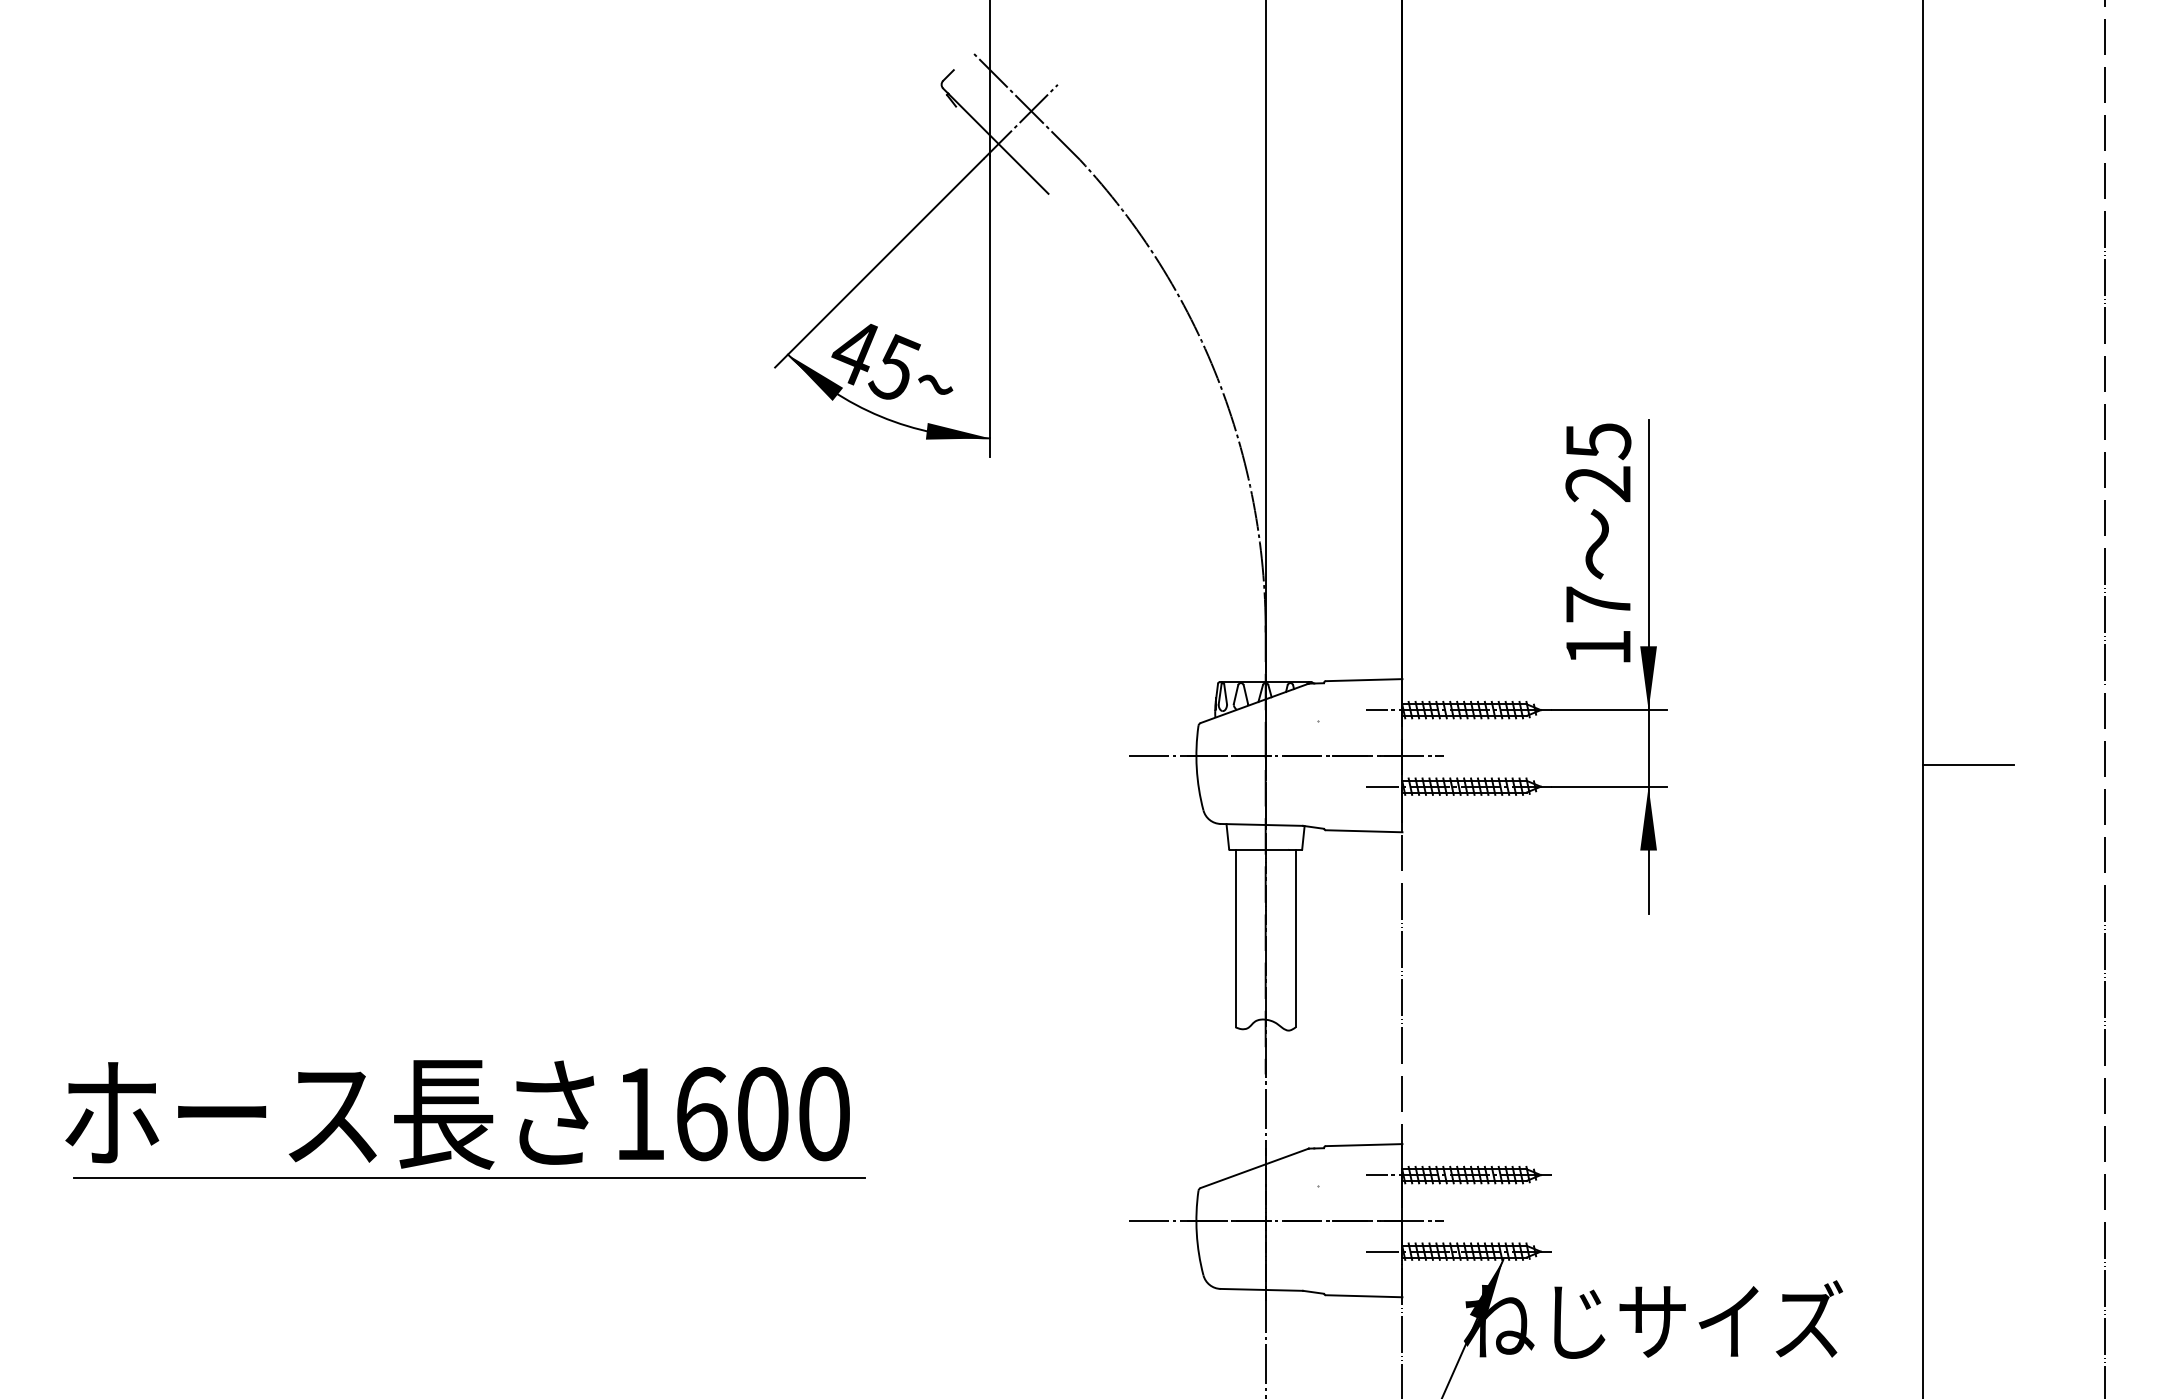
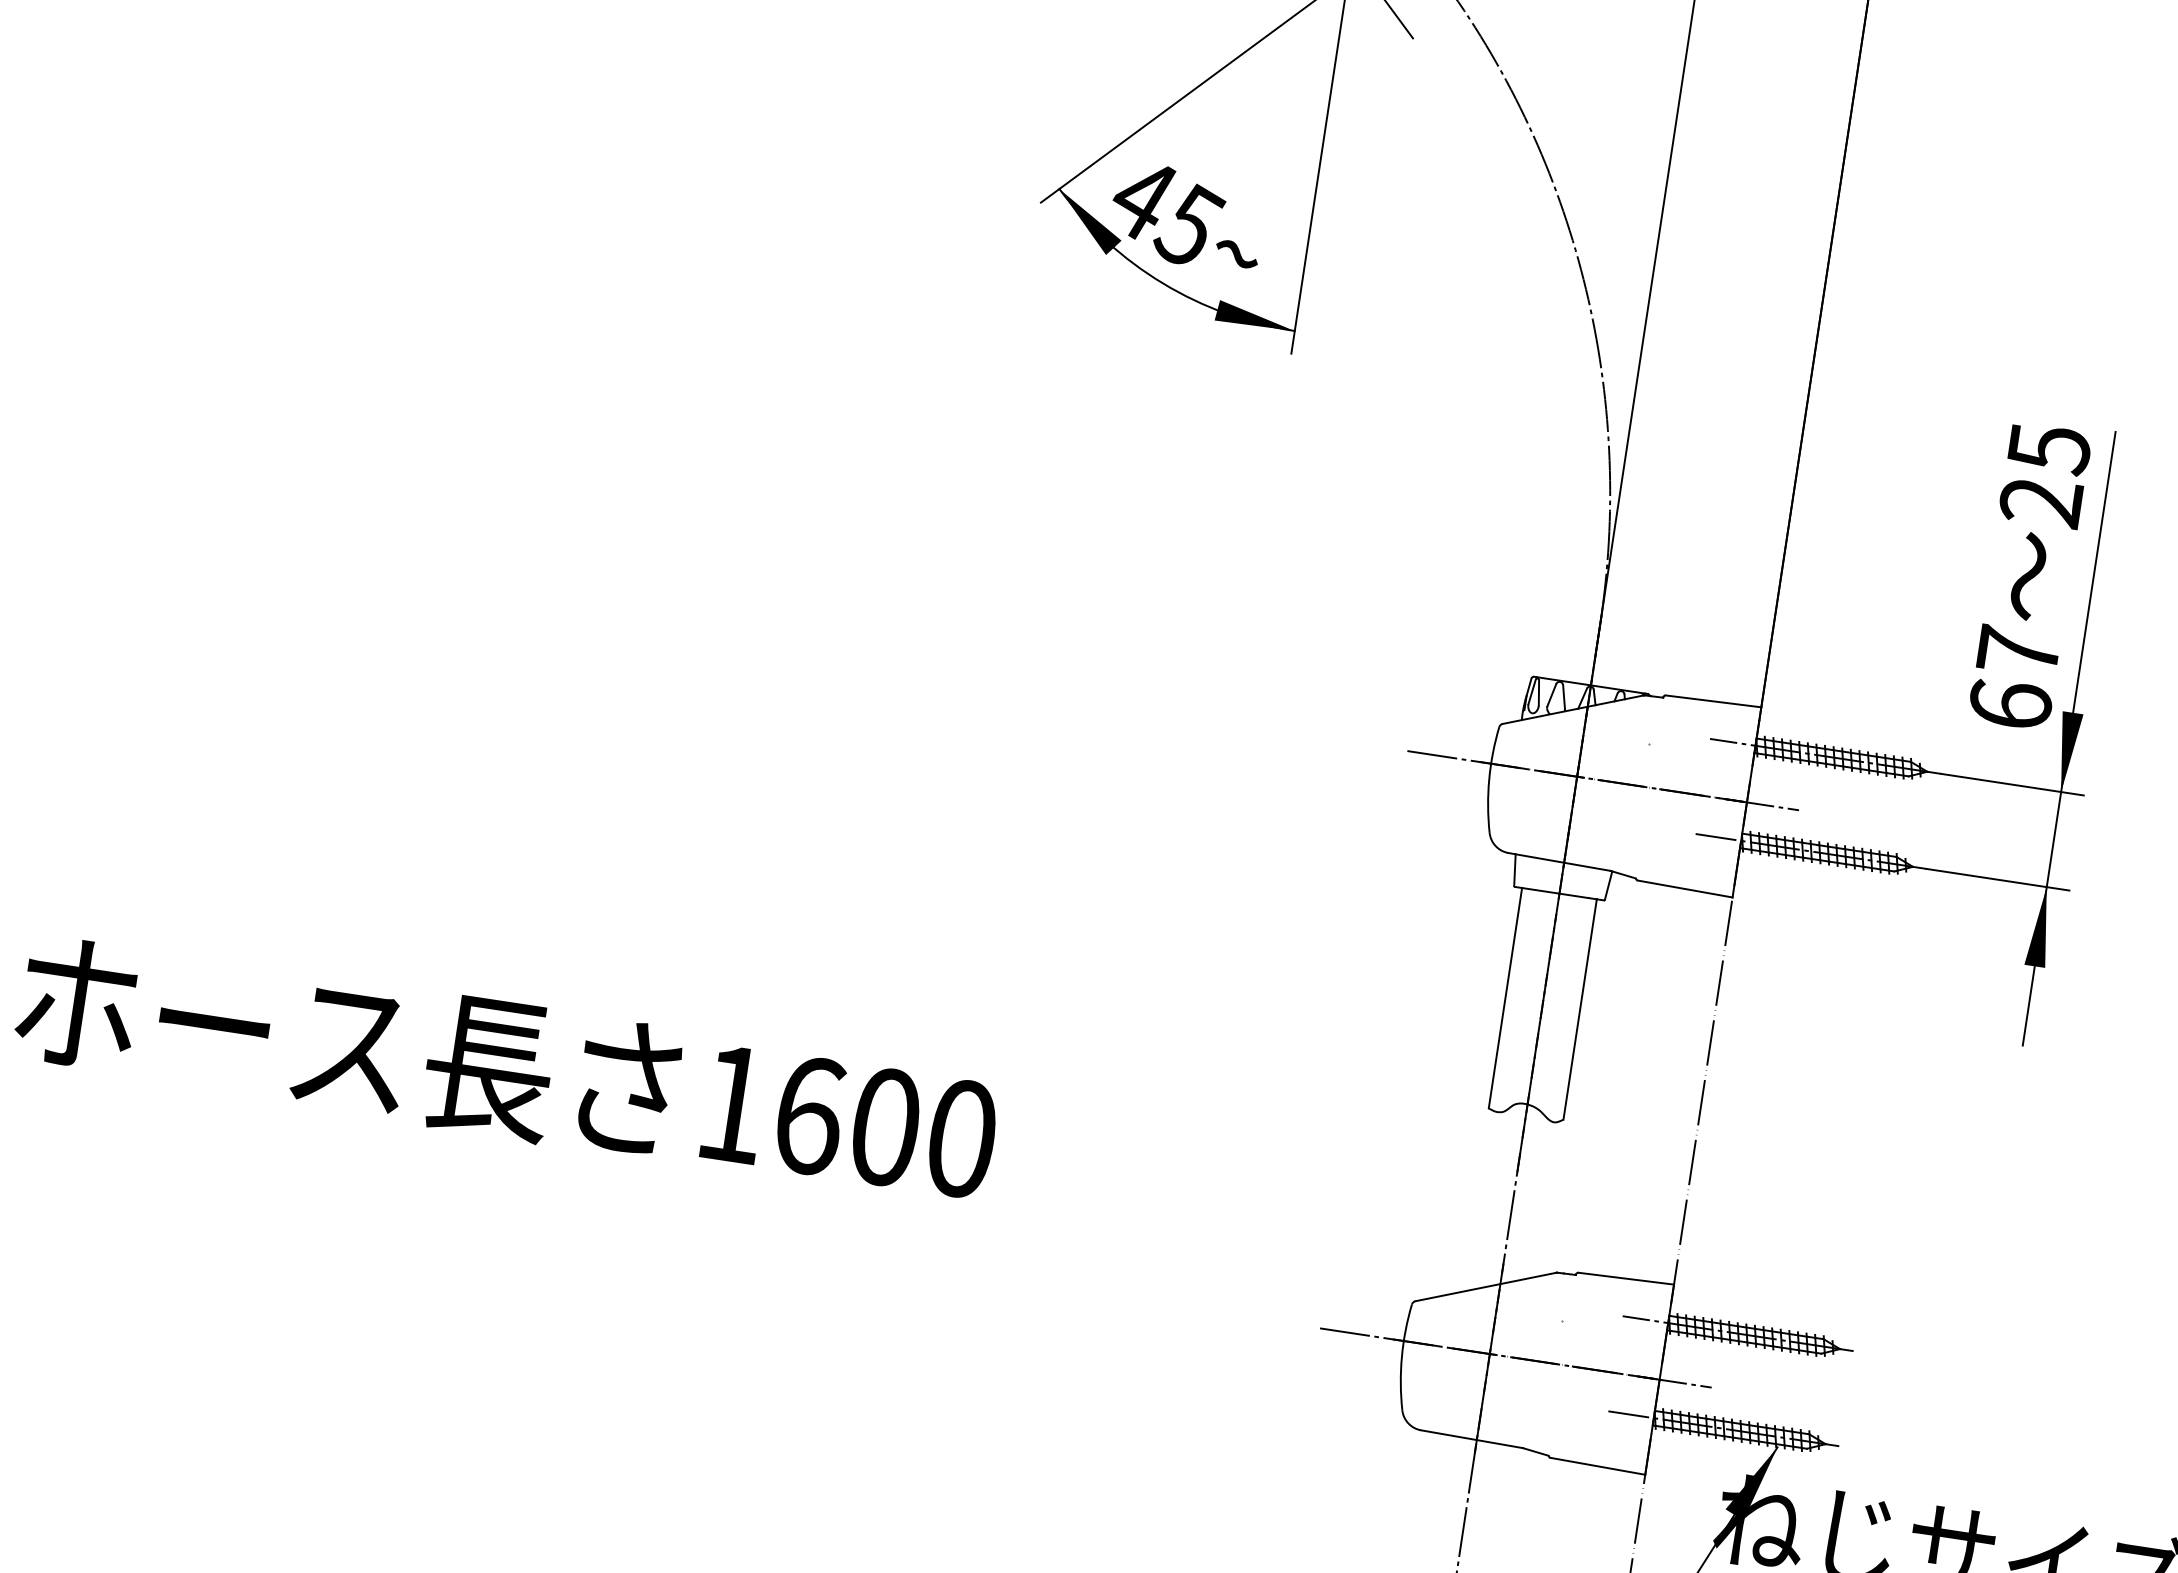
text: (1598, 646) -> (2010, 703), 17 -> 67
line: (468, 1177) -> (508, 1150), removed

